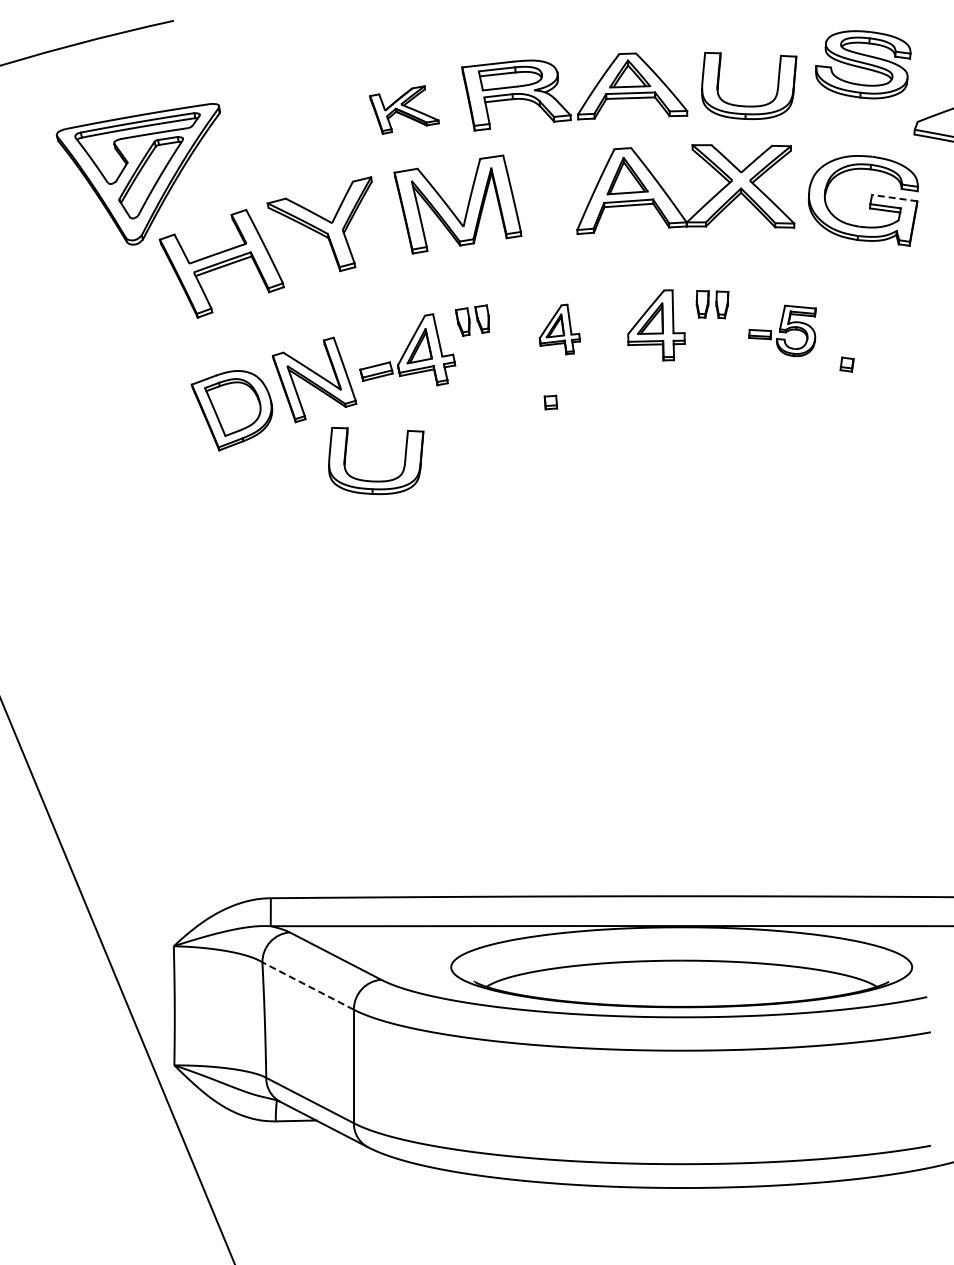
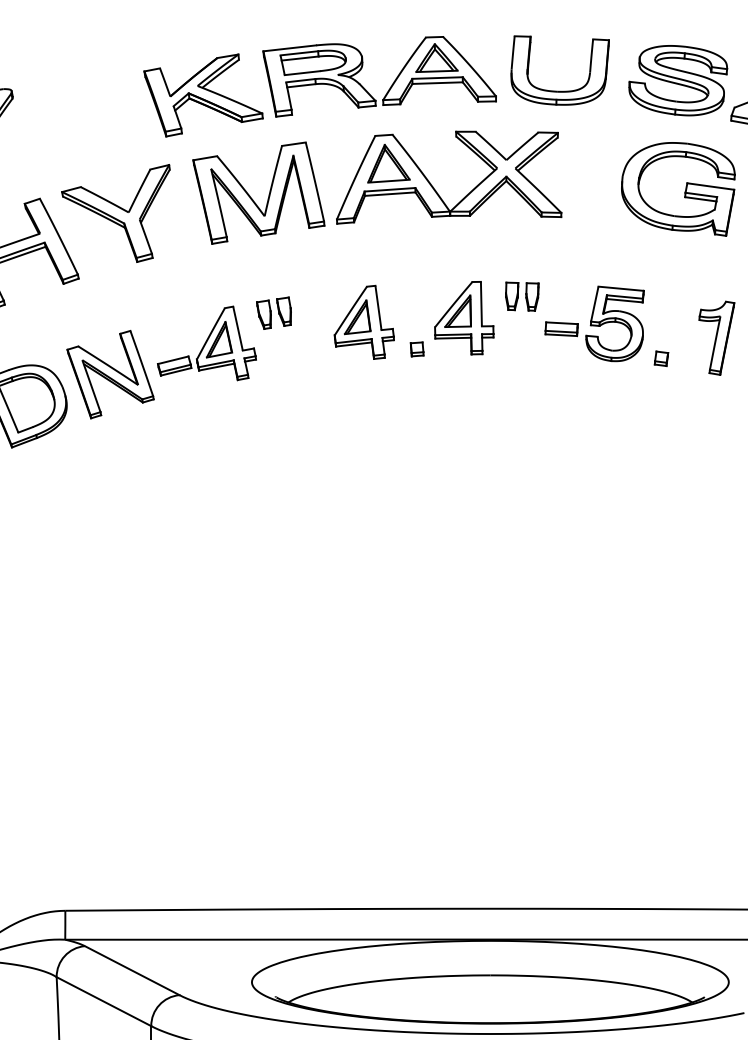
part: (863, 64) -> (678, 80), moved
part: (404, 109) -> (203, 94), size x1.67
part: (670, 197) -> (433, 185), moved
line: (894, 198) -> (710, 186), dashed -> solid
part: (559, 329) -> (363, 322), size x1.43
part: (782, 330) -> (594, 323), size x1.43
part: (900, 344) -> (716, 337), added
part: (550, 402) -> (416, 349), moved
part: (376, 480) -> (174, 478), removed
line: (308, 986) -> (104, 1002), dashed -> solid

